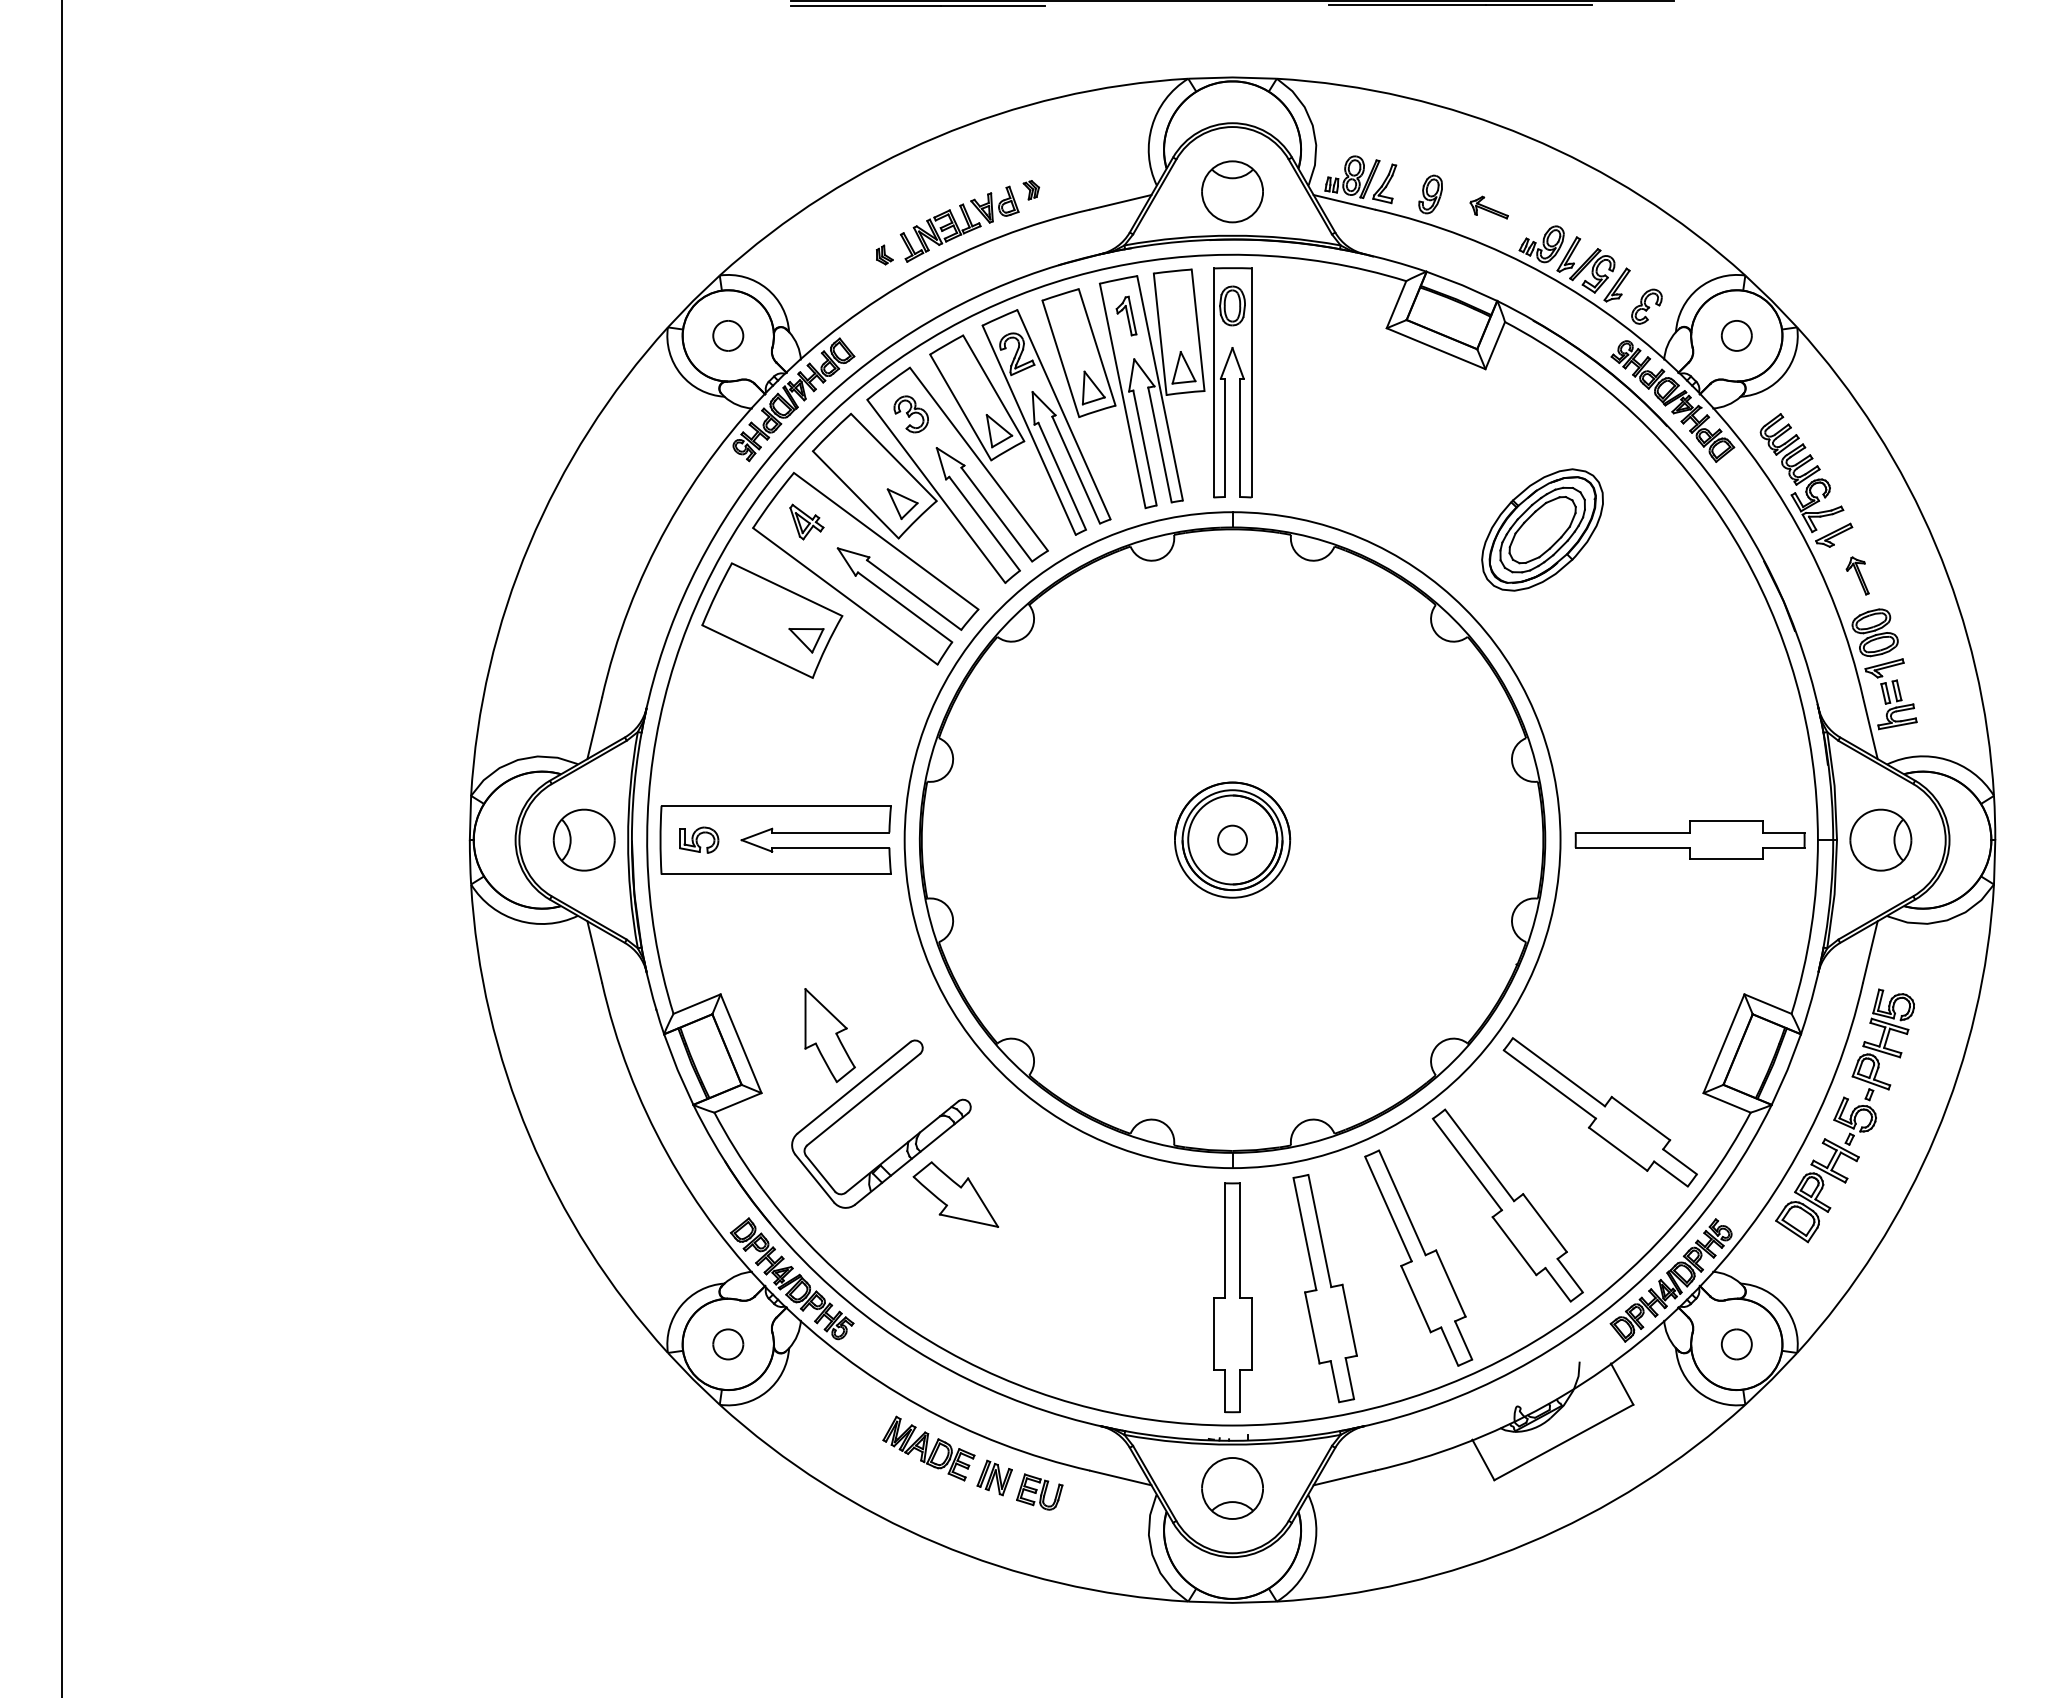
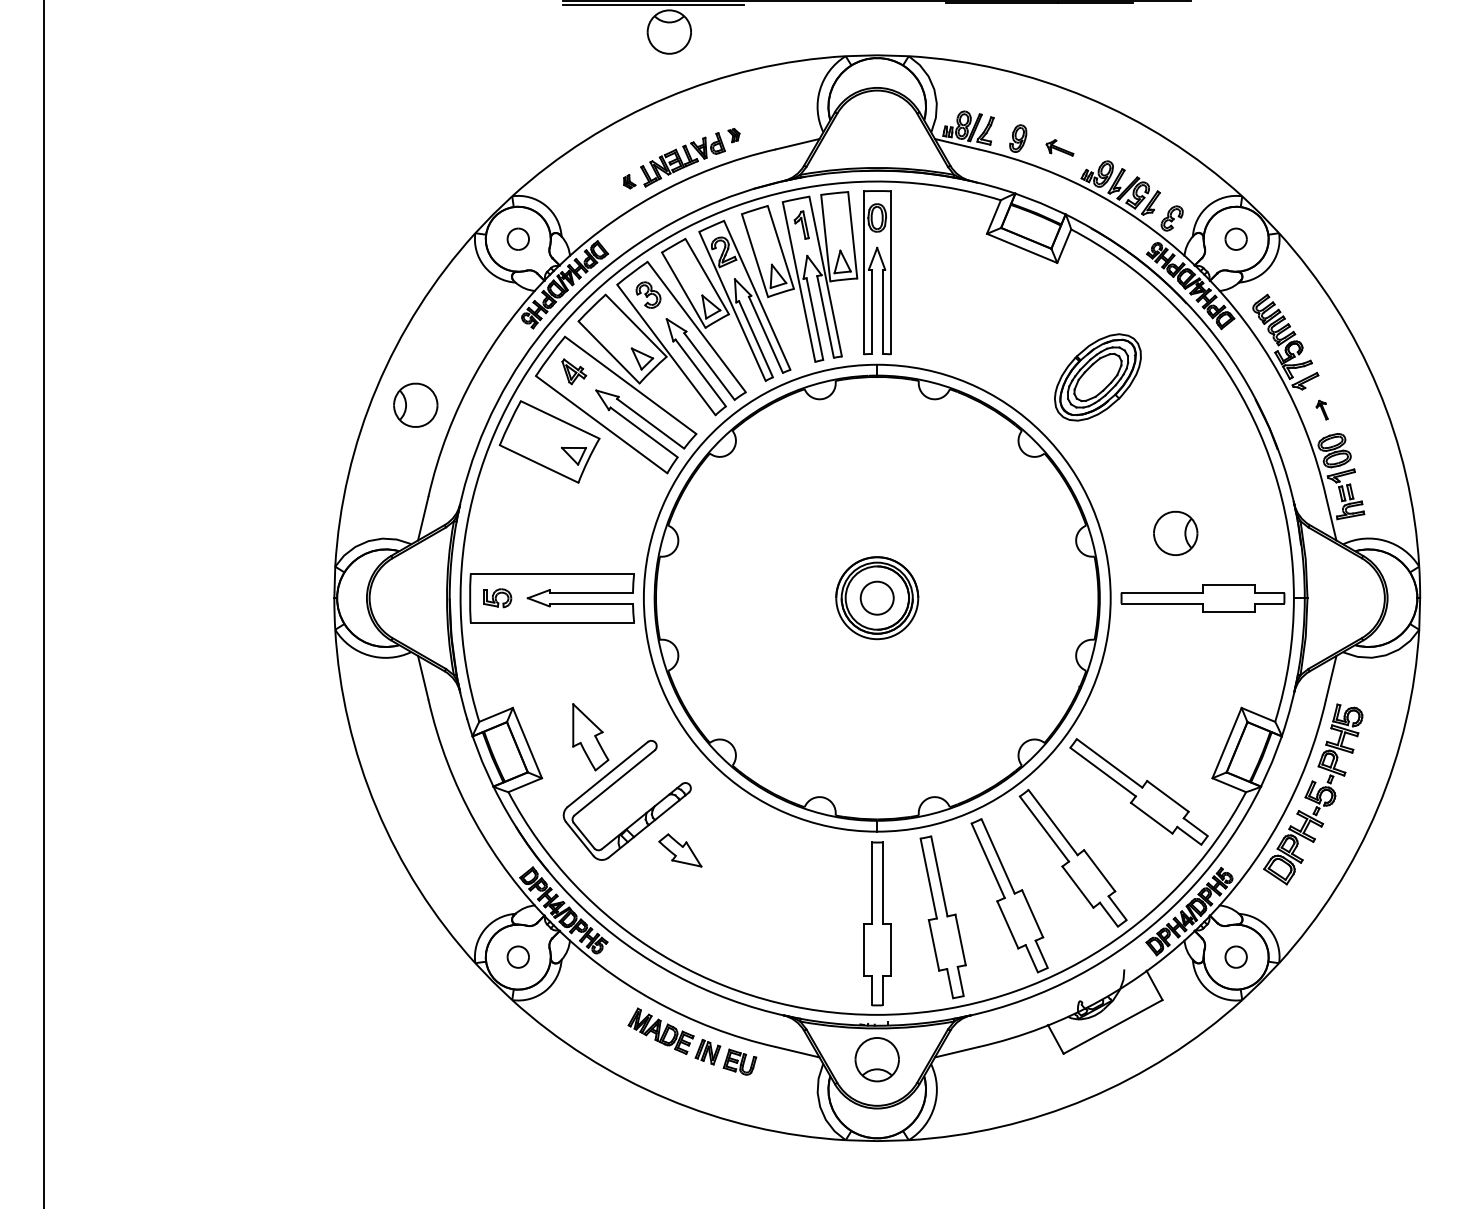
part: (1232, 191) -> (669, 31), moved
part: (1857, 575) -> (1322, 409), size x0.7
part: (583, 839) -> (415, 404), moved
circle: (1232, 839) -> (877, 597), size x1.6
part: (1880, 839) -> (1175, 532), moved
part: (955, 1194) -> (680, 850), size x0.7

